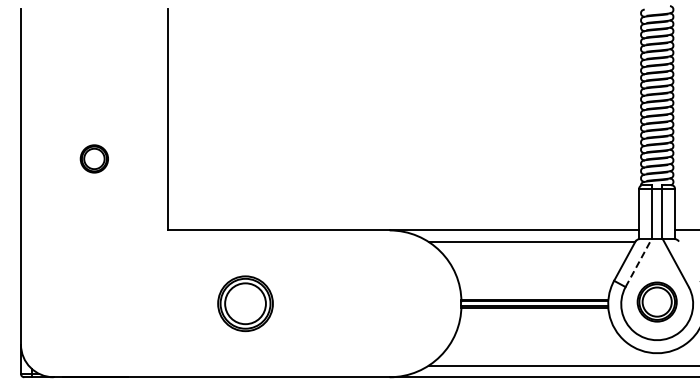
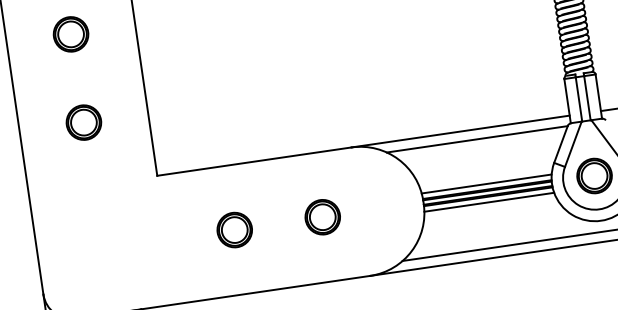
part: (94, 57) -> (71, 33), added
part: (94, 158) -> (83, 122), size x1.43
line: (638, 262) -> (573, 143), dashed -> solid
line: (534, 293) -> (486, 184), added
part: (245, 303) -> (234, 229), size x0.71
part: (345, 303) -> (322, 217), added
line: (534, 314) -> (488, 202), added

